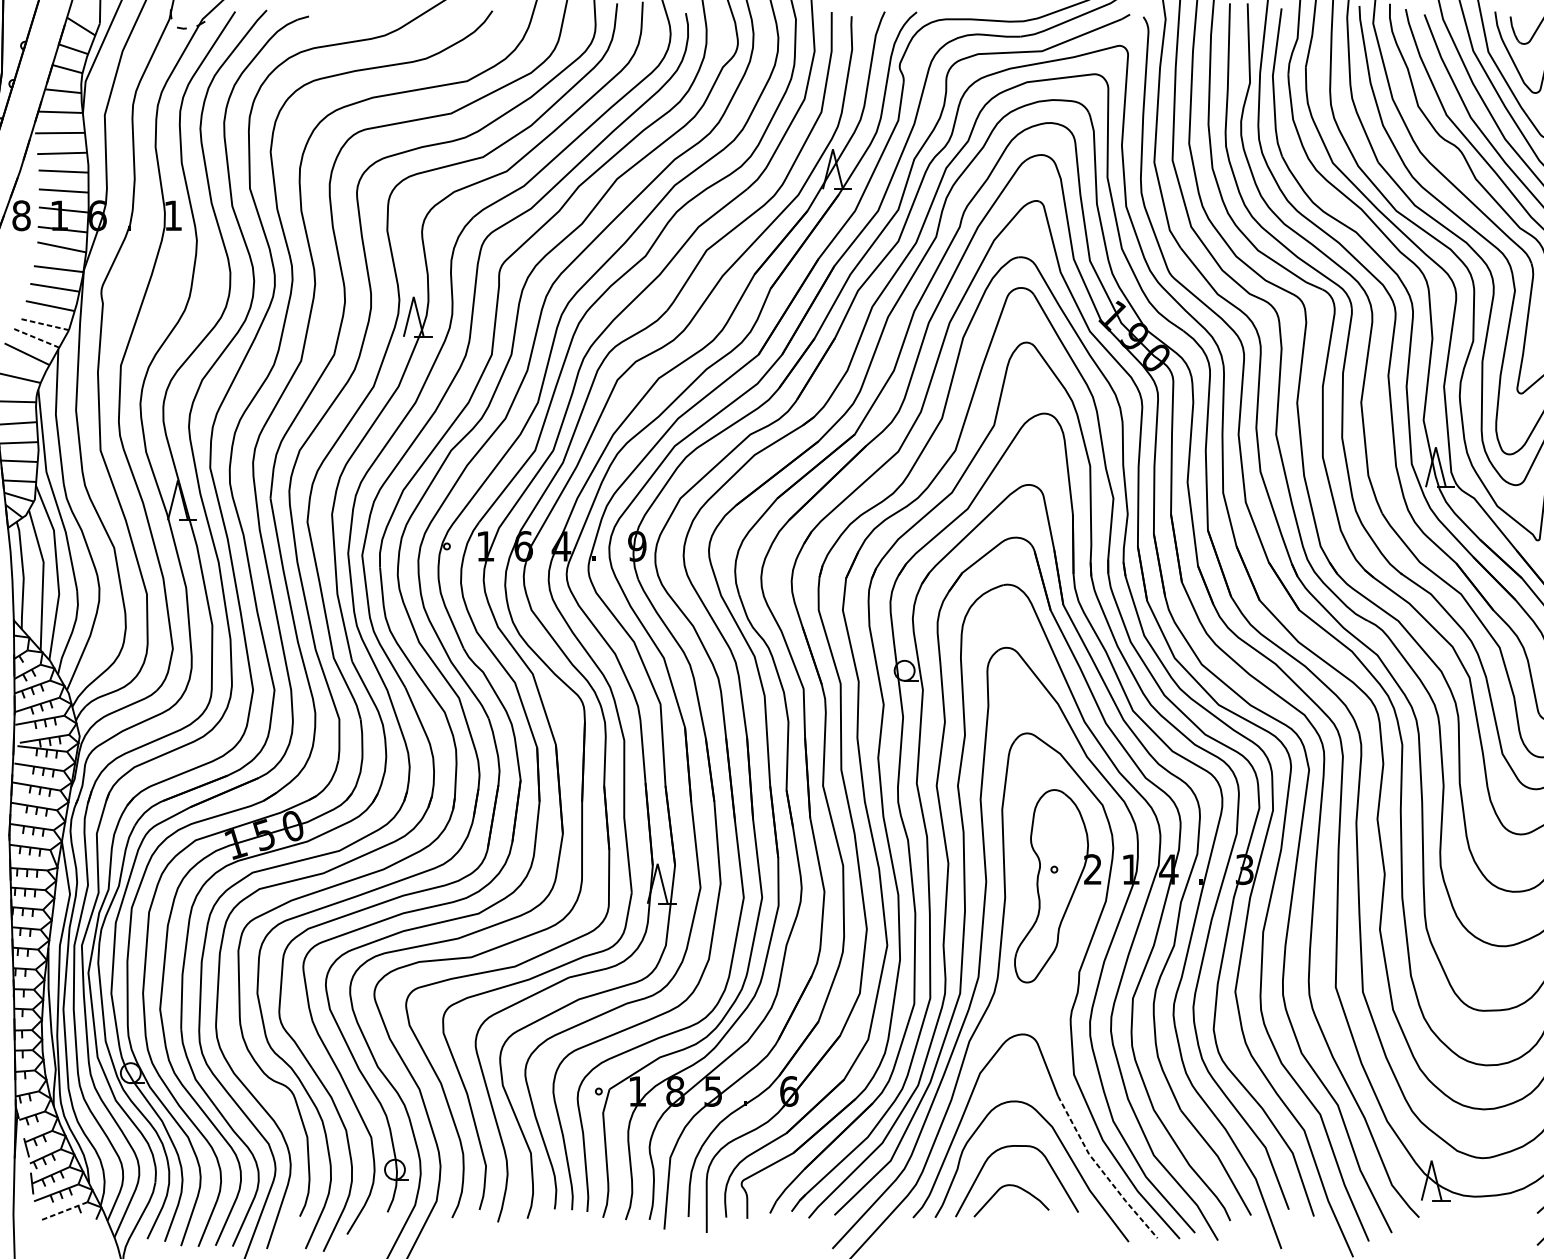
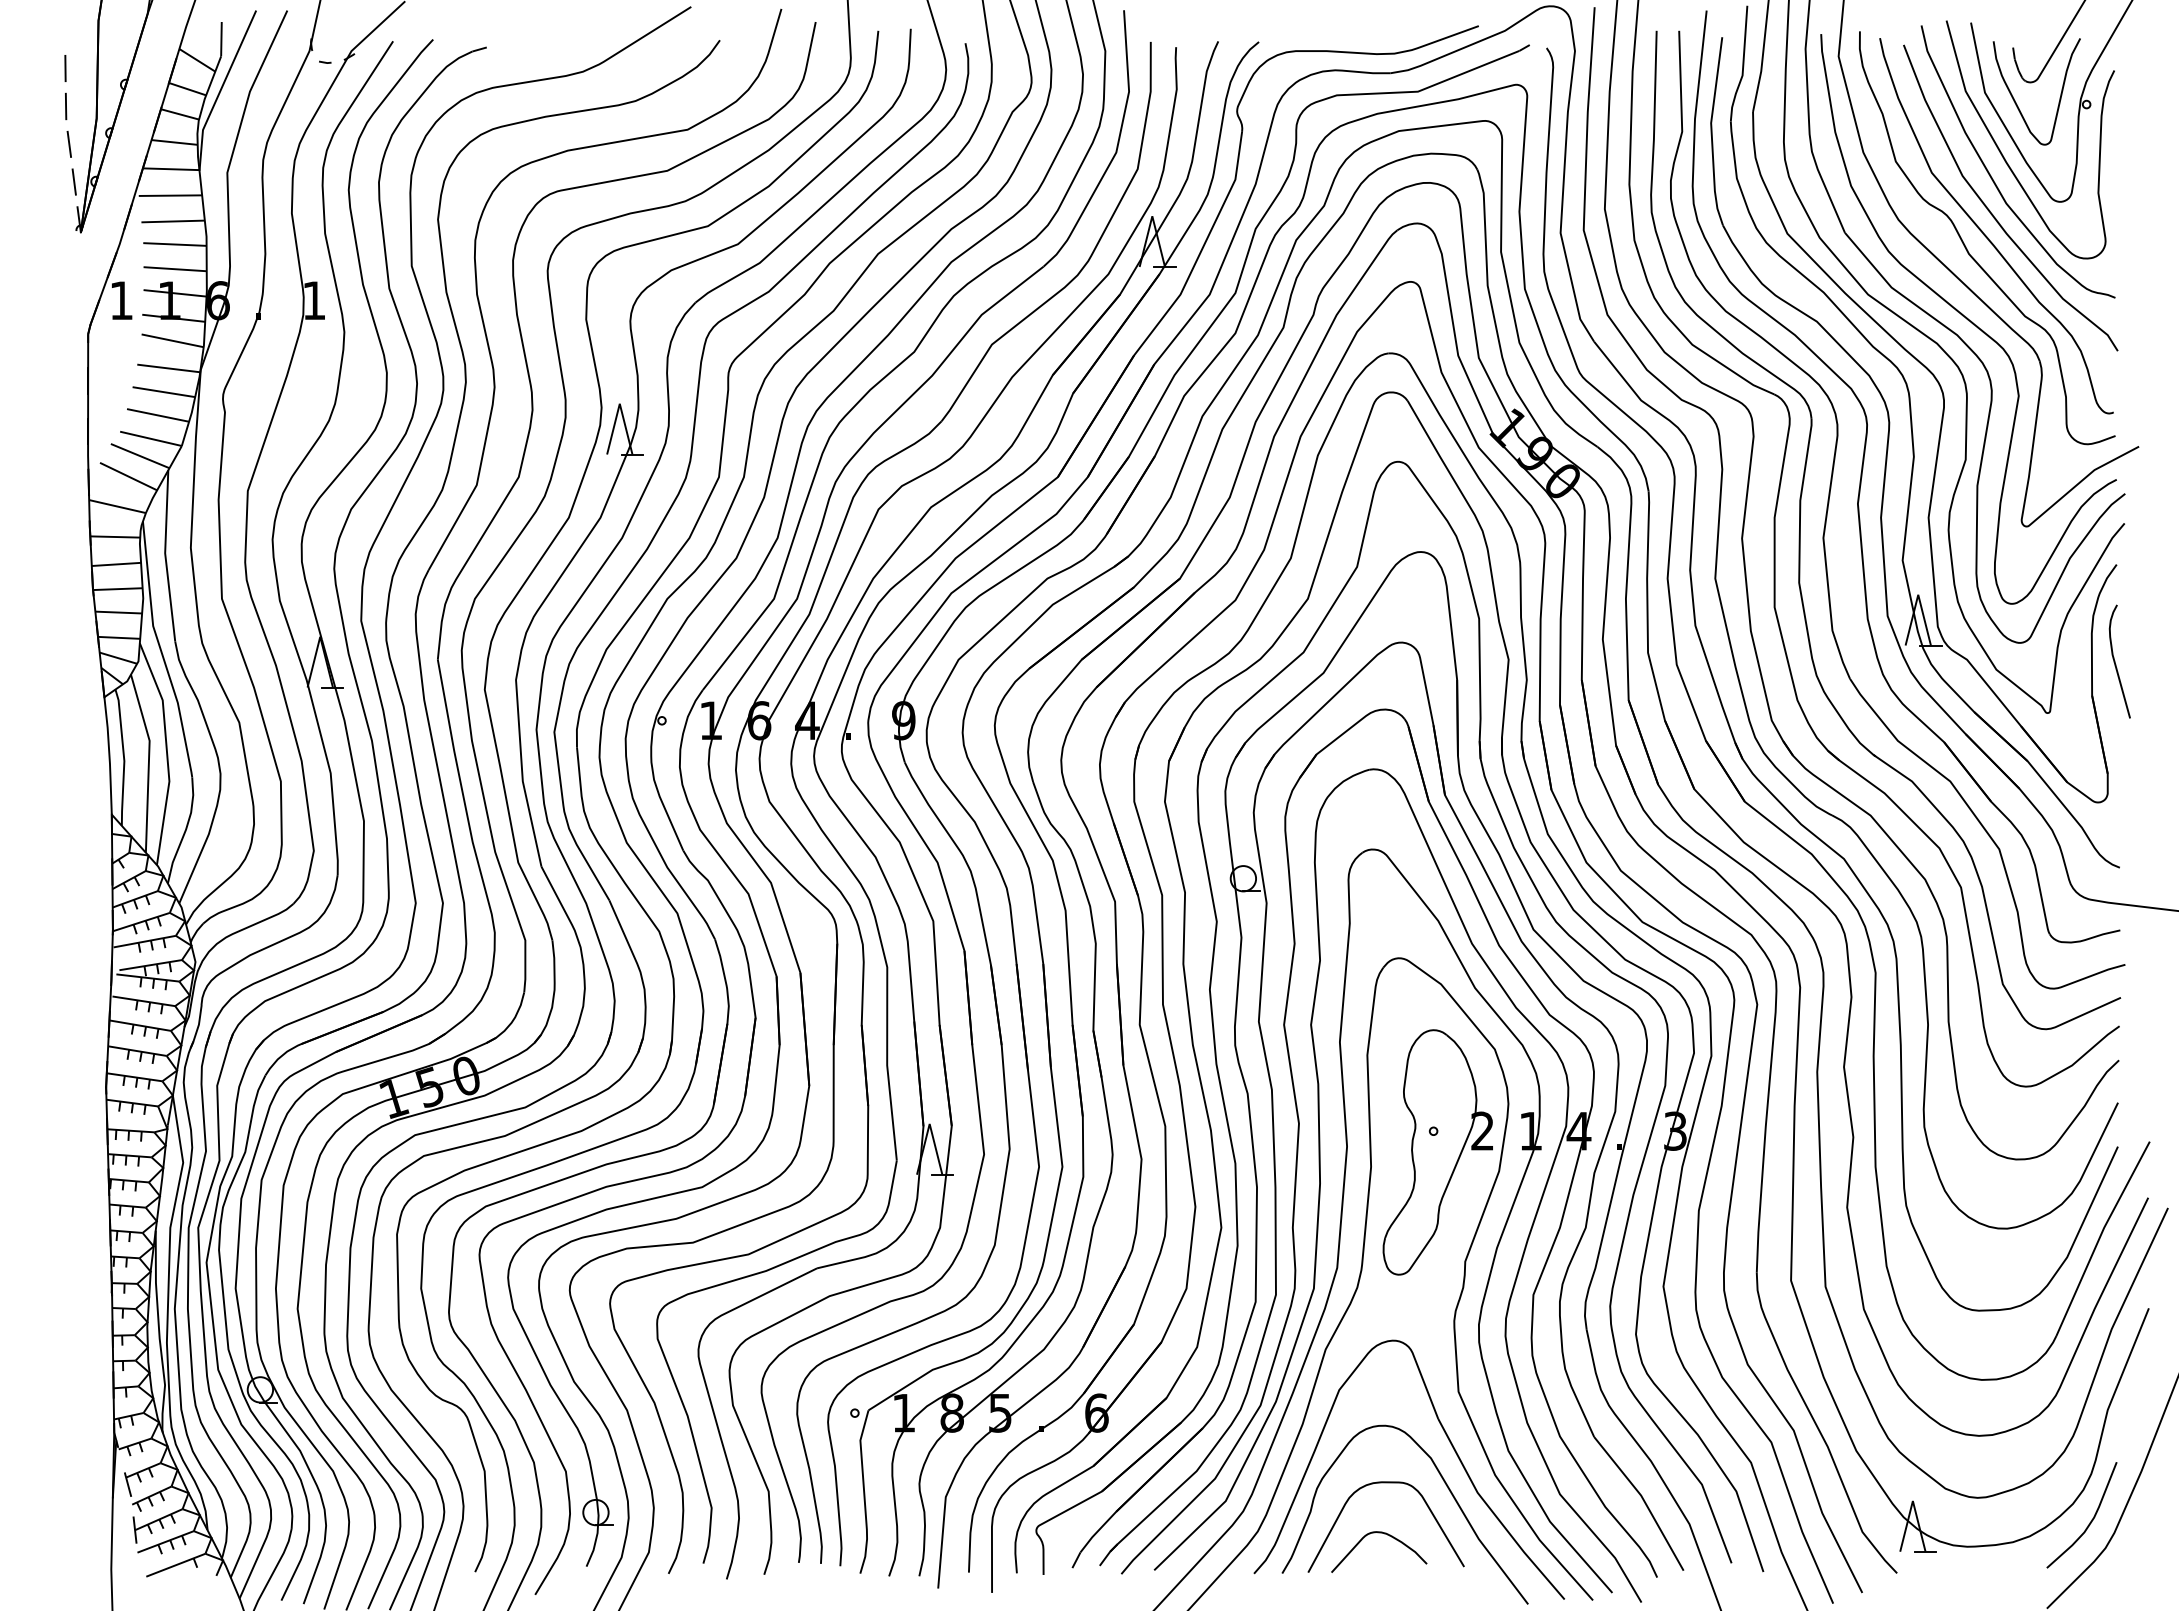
text: (21, 215) -> (121, 300), 8 -> 1
line: (45, 324) -> (151, 438), dashed -> solid
line: (36, 338) -> (140, 456), dashed -> solid
line: (1102, 1171) -> (1494, 1514), dashed -> solid
line: (64, 1211) -> (175, 1565), dashed -> solid

